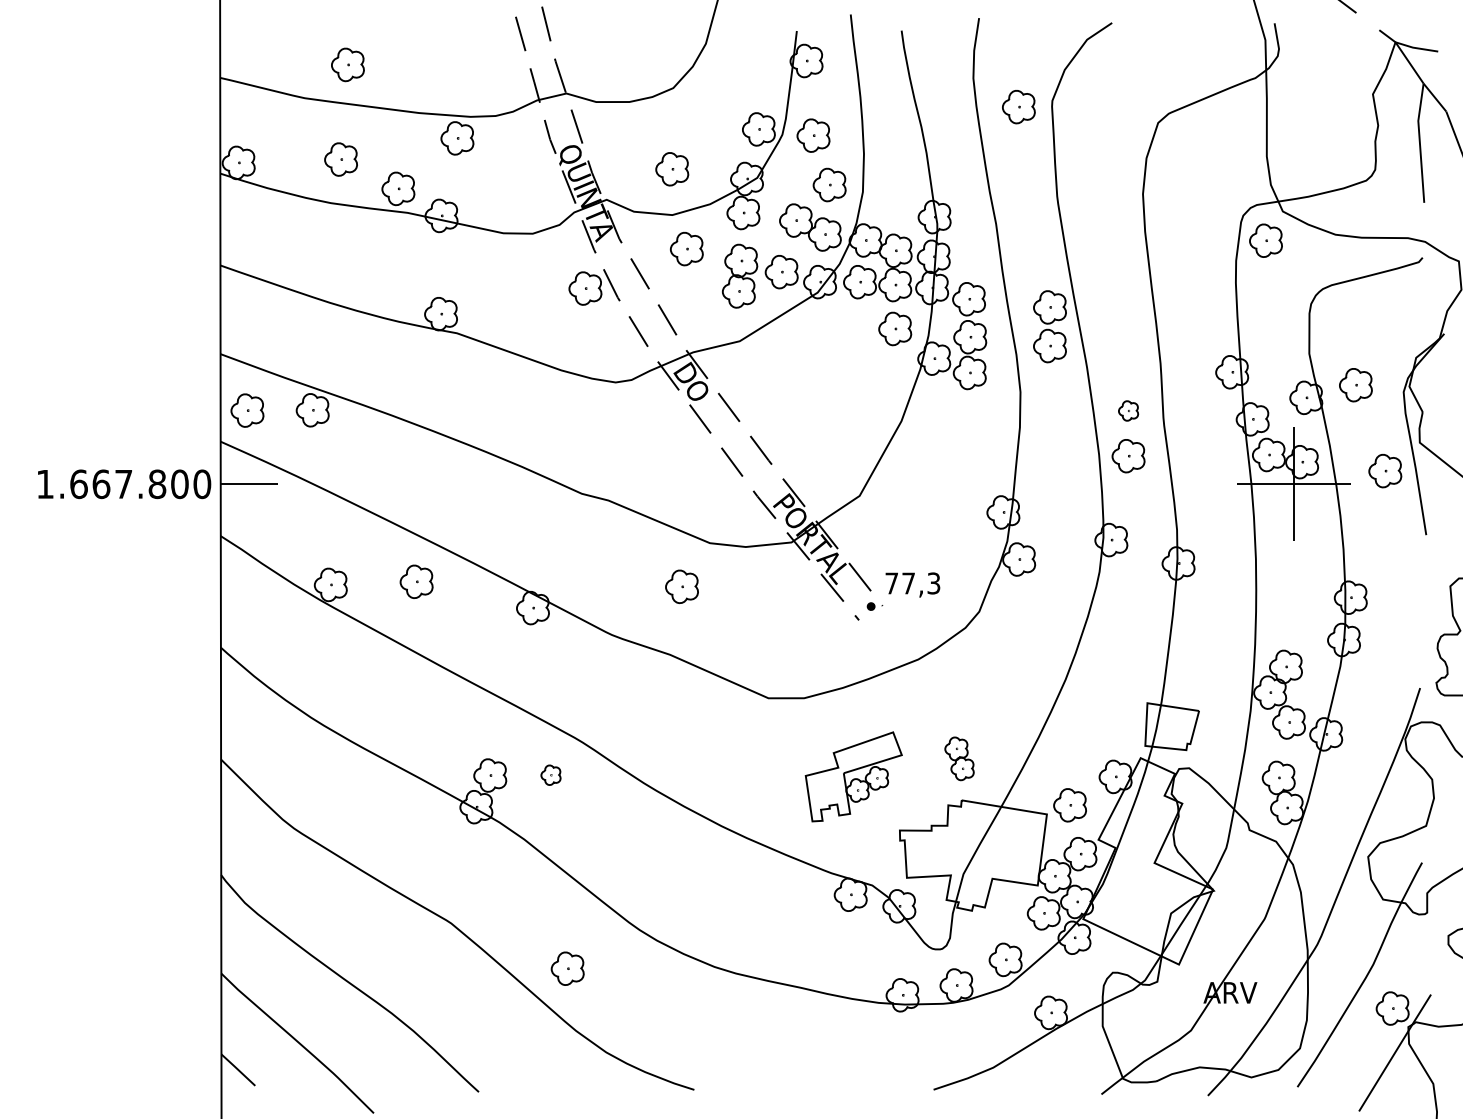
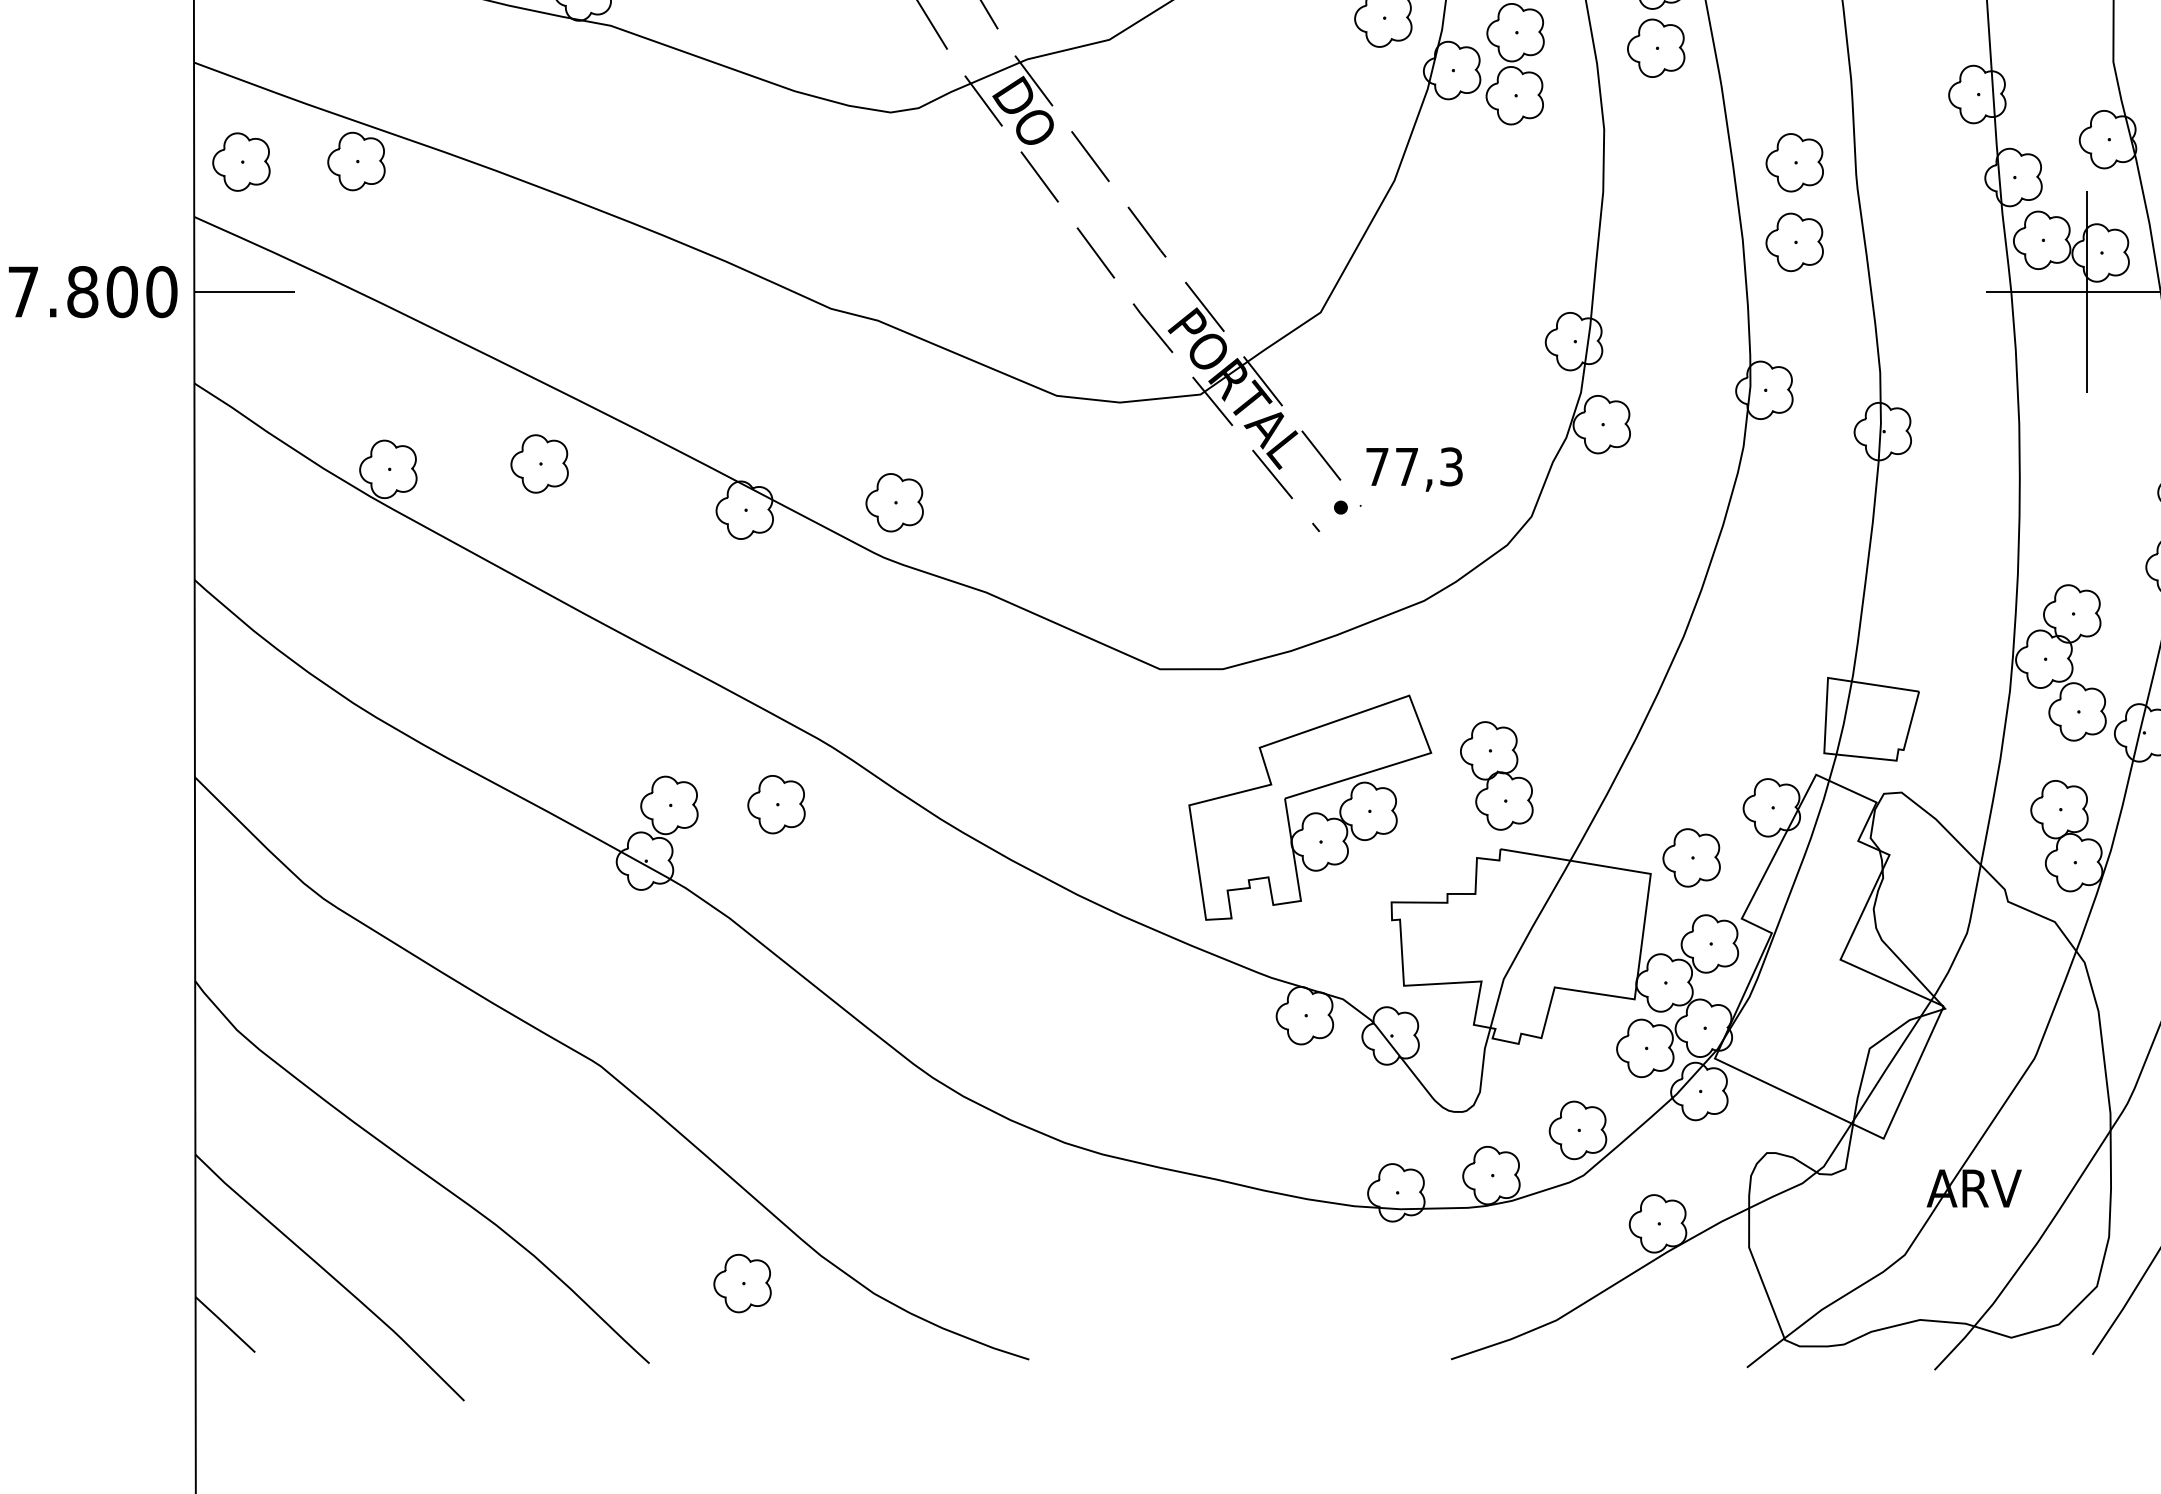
part: (1128, 410) -> (1794, 161), size x1.67
part: (681, 586) -> (893, 502), moved
part: (959, 758) -> (1496, 775), size x1.43
part: (550, 775) -> (775, 805), size x1.67
part: (853, 776) -> (1309, 807), size x1.43
part: (567, 968) -> (742, 1283), moved

